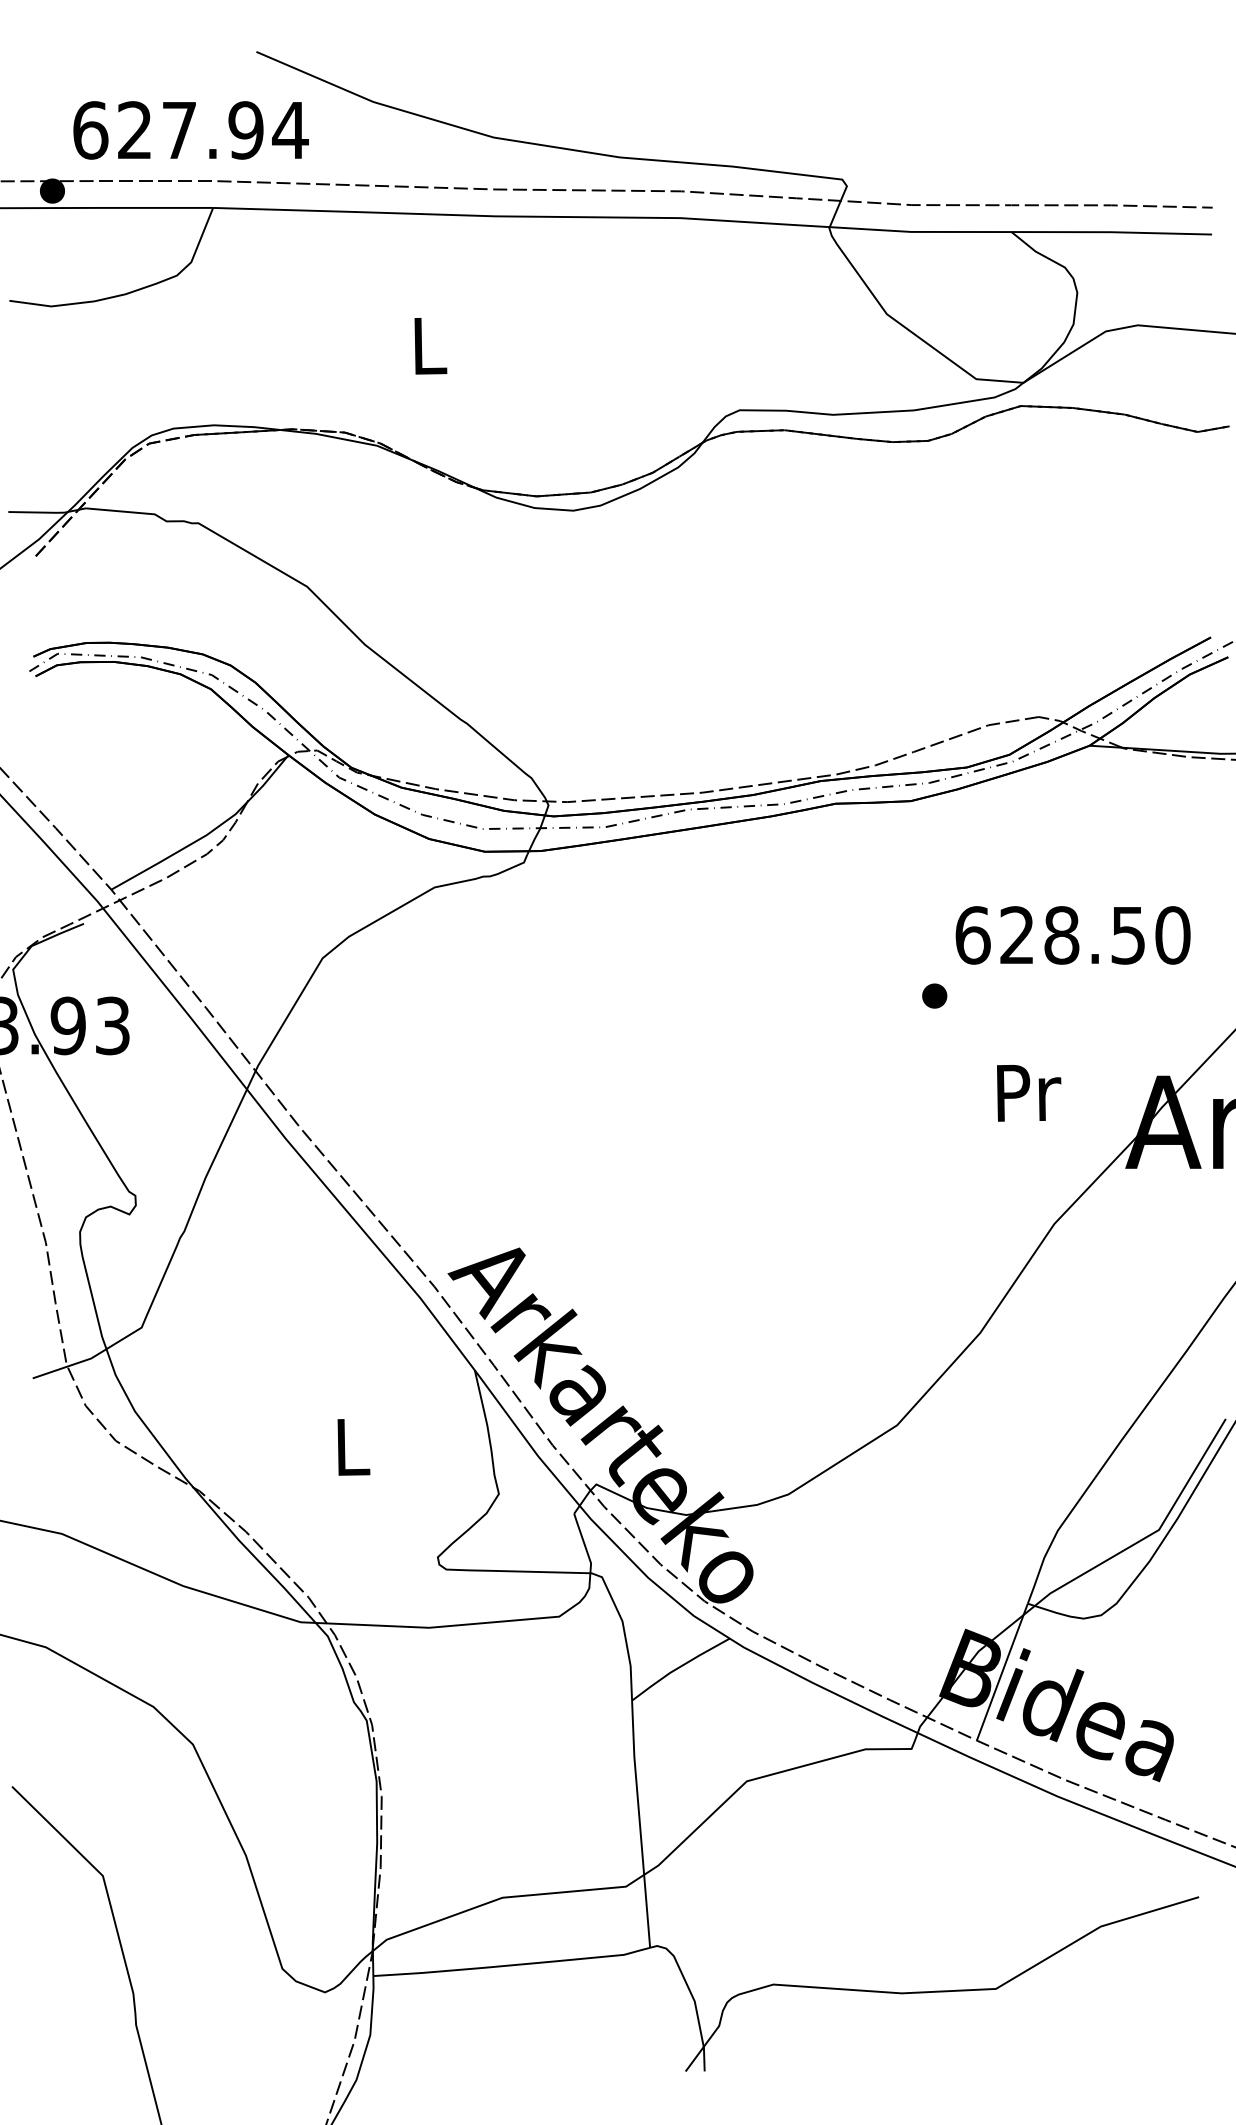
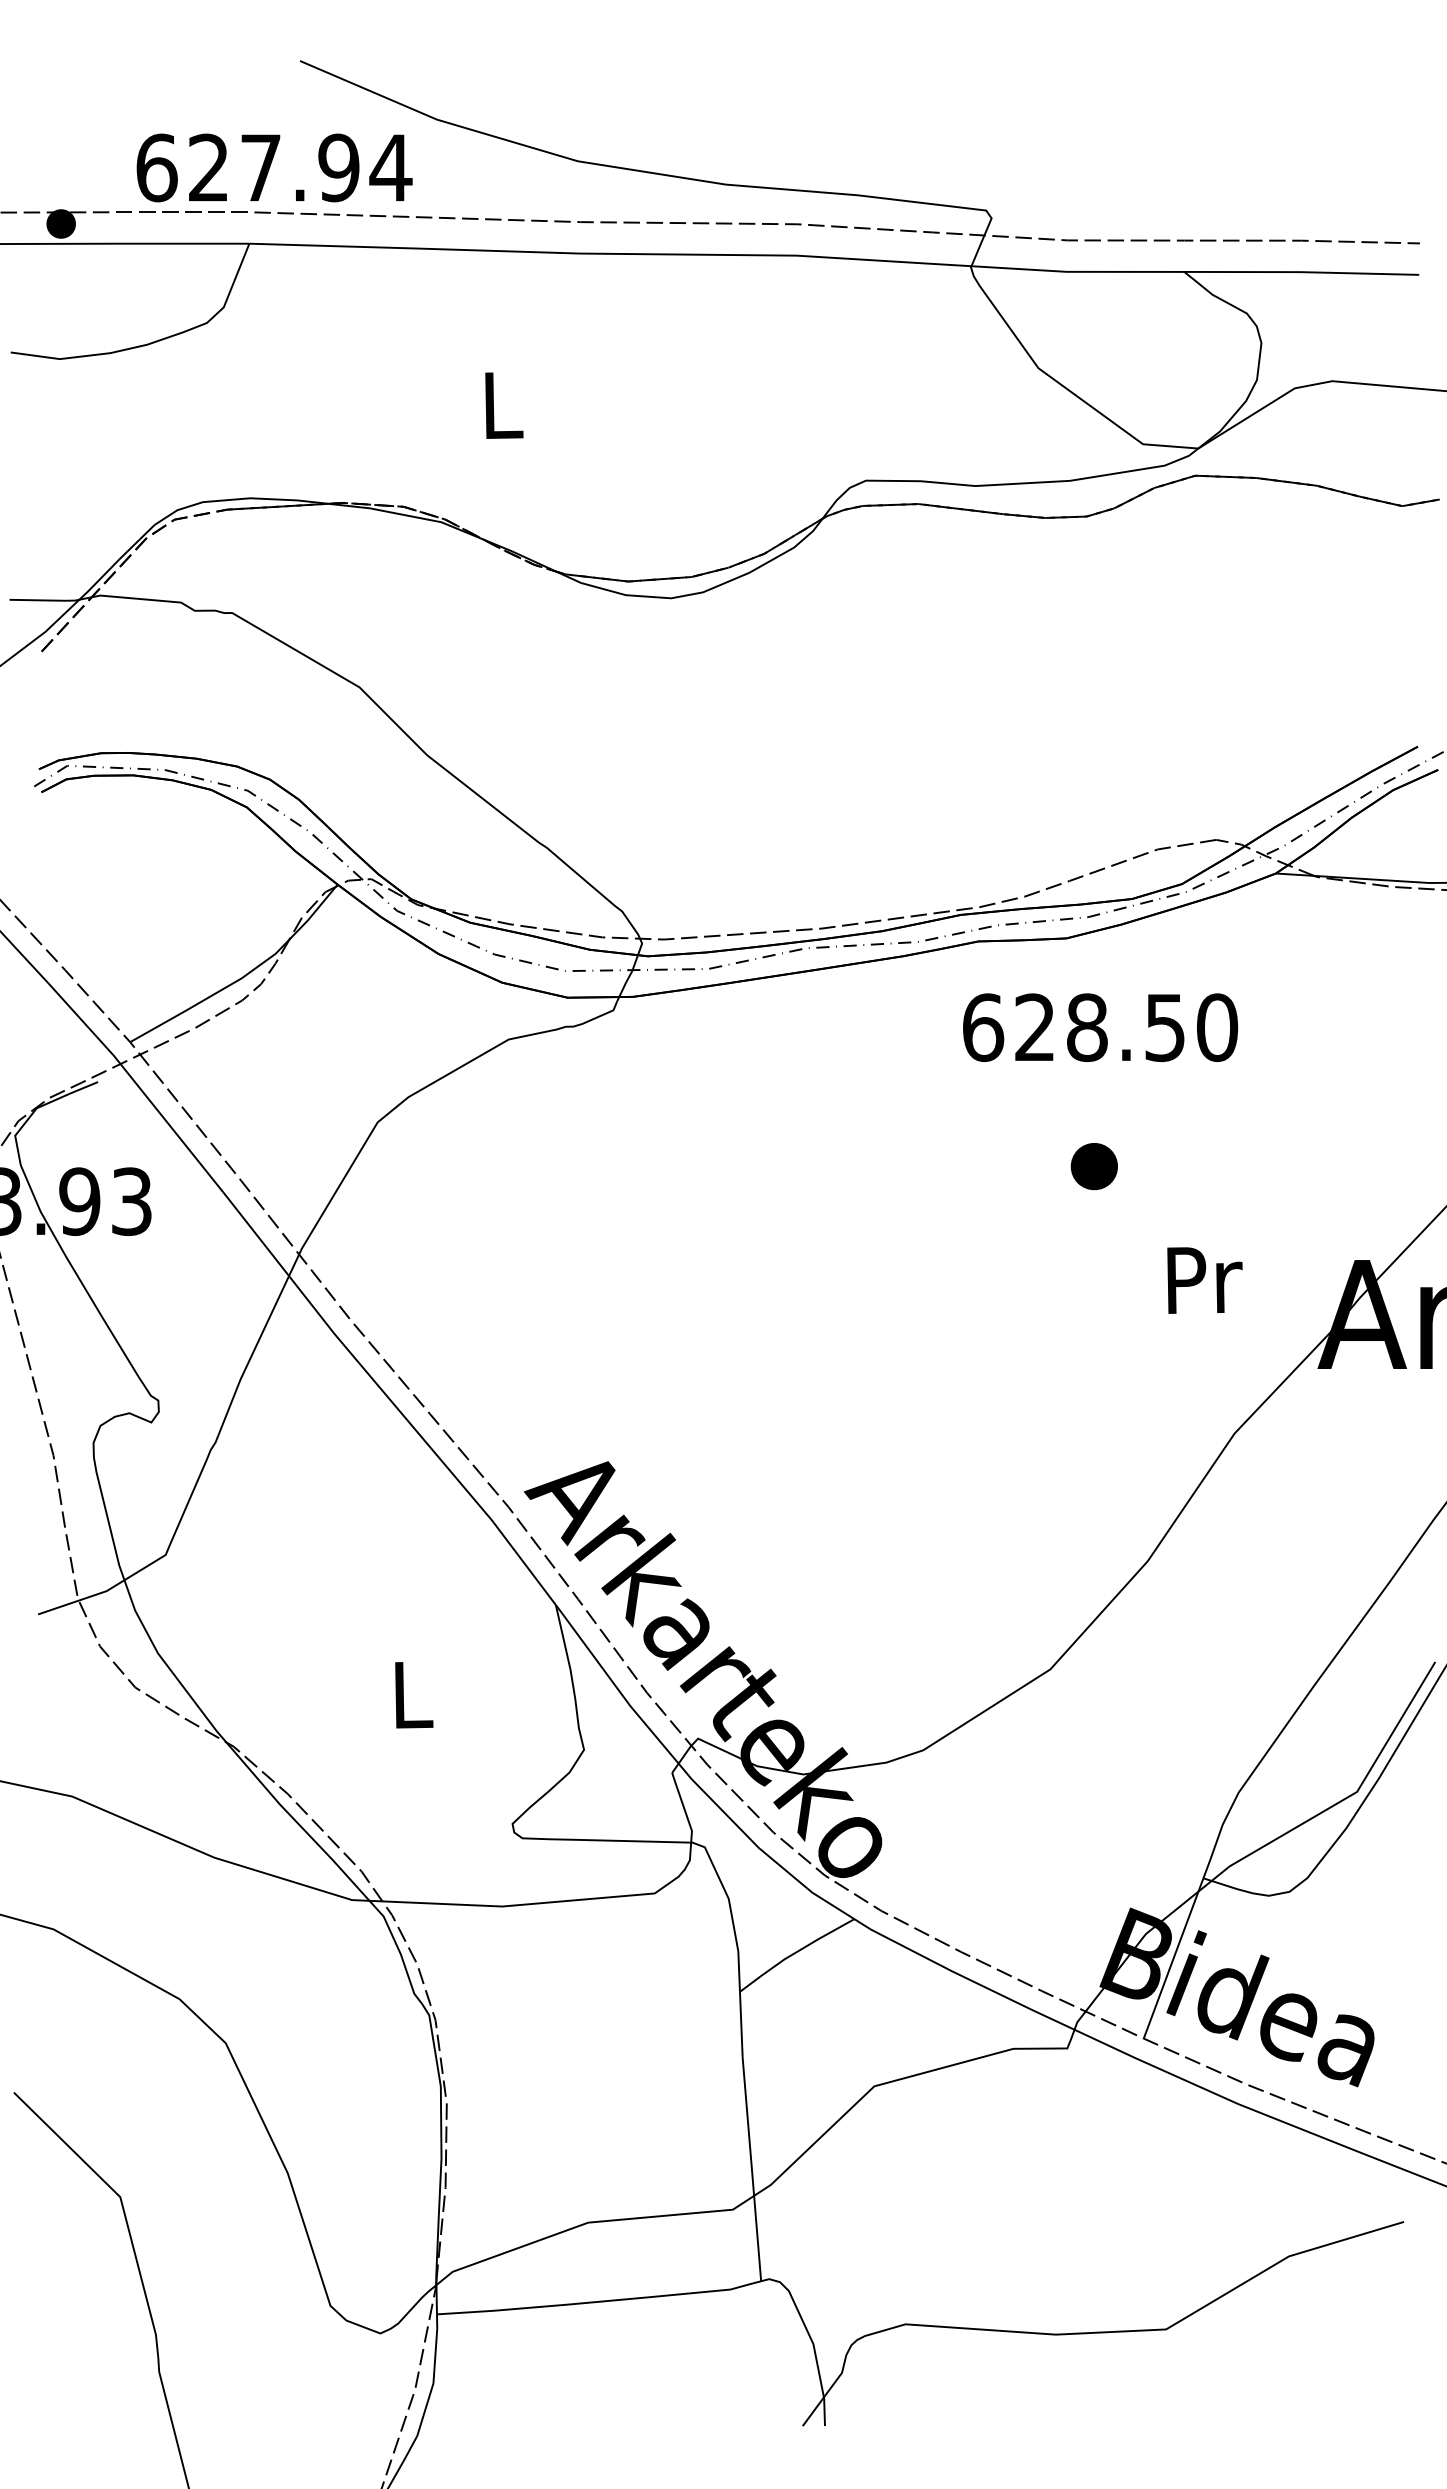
text: (191, 130) -> (274, 167), moved
text: (1073, 935) -> (1100, 1027), moved
part: (934, 995) -> (1094, 1166), size x1.6

